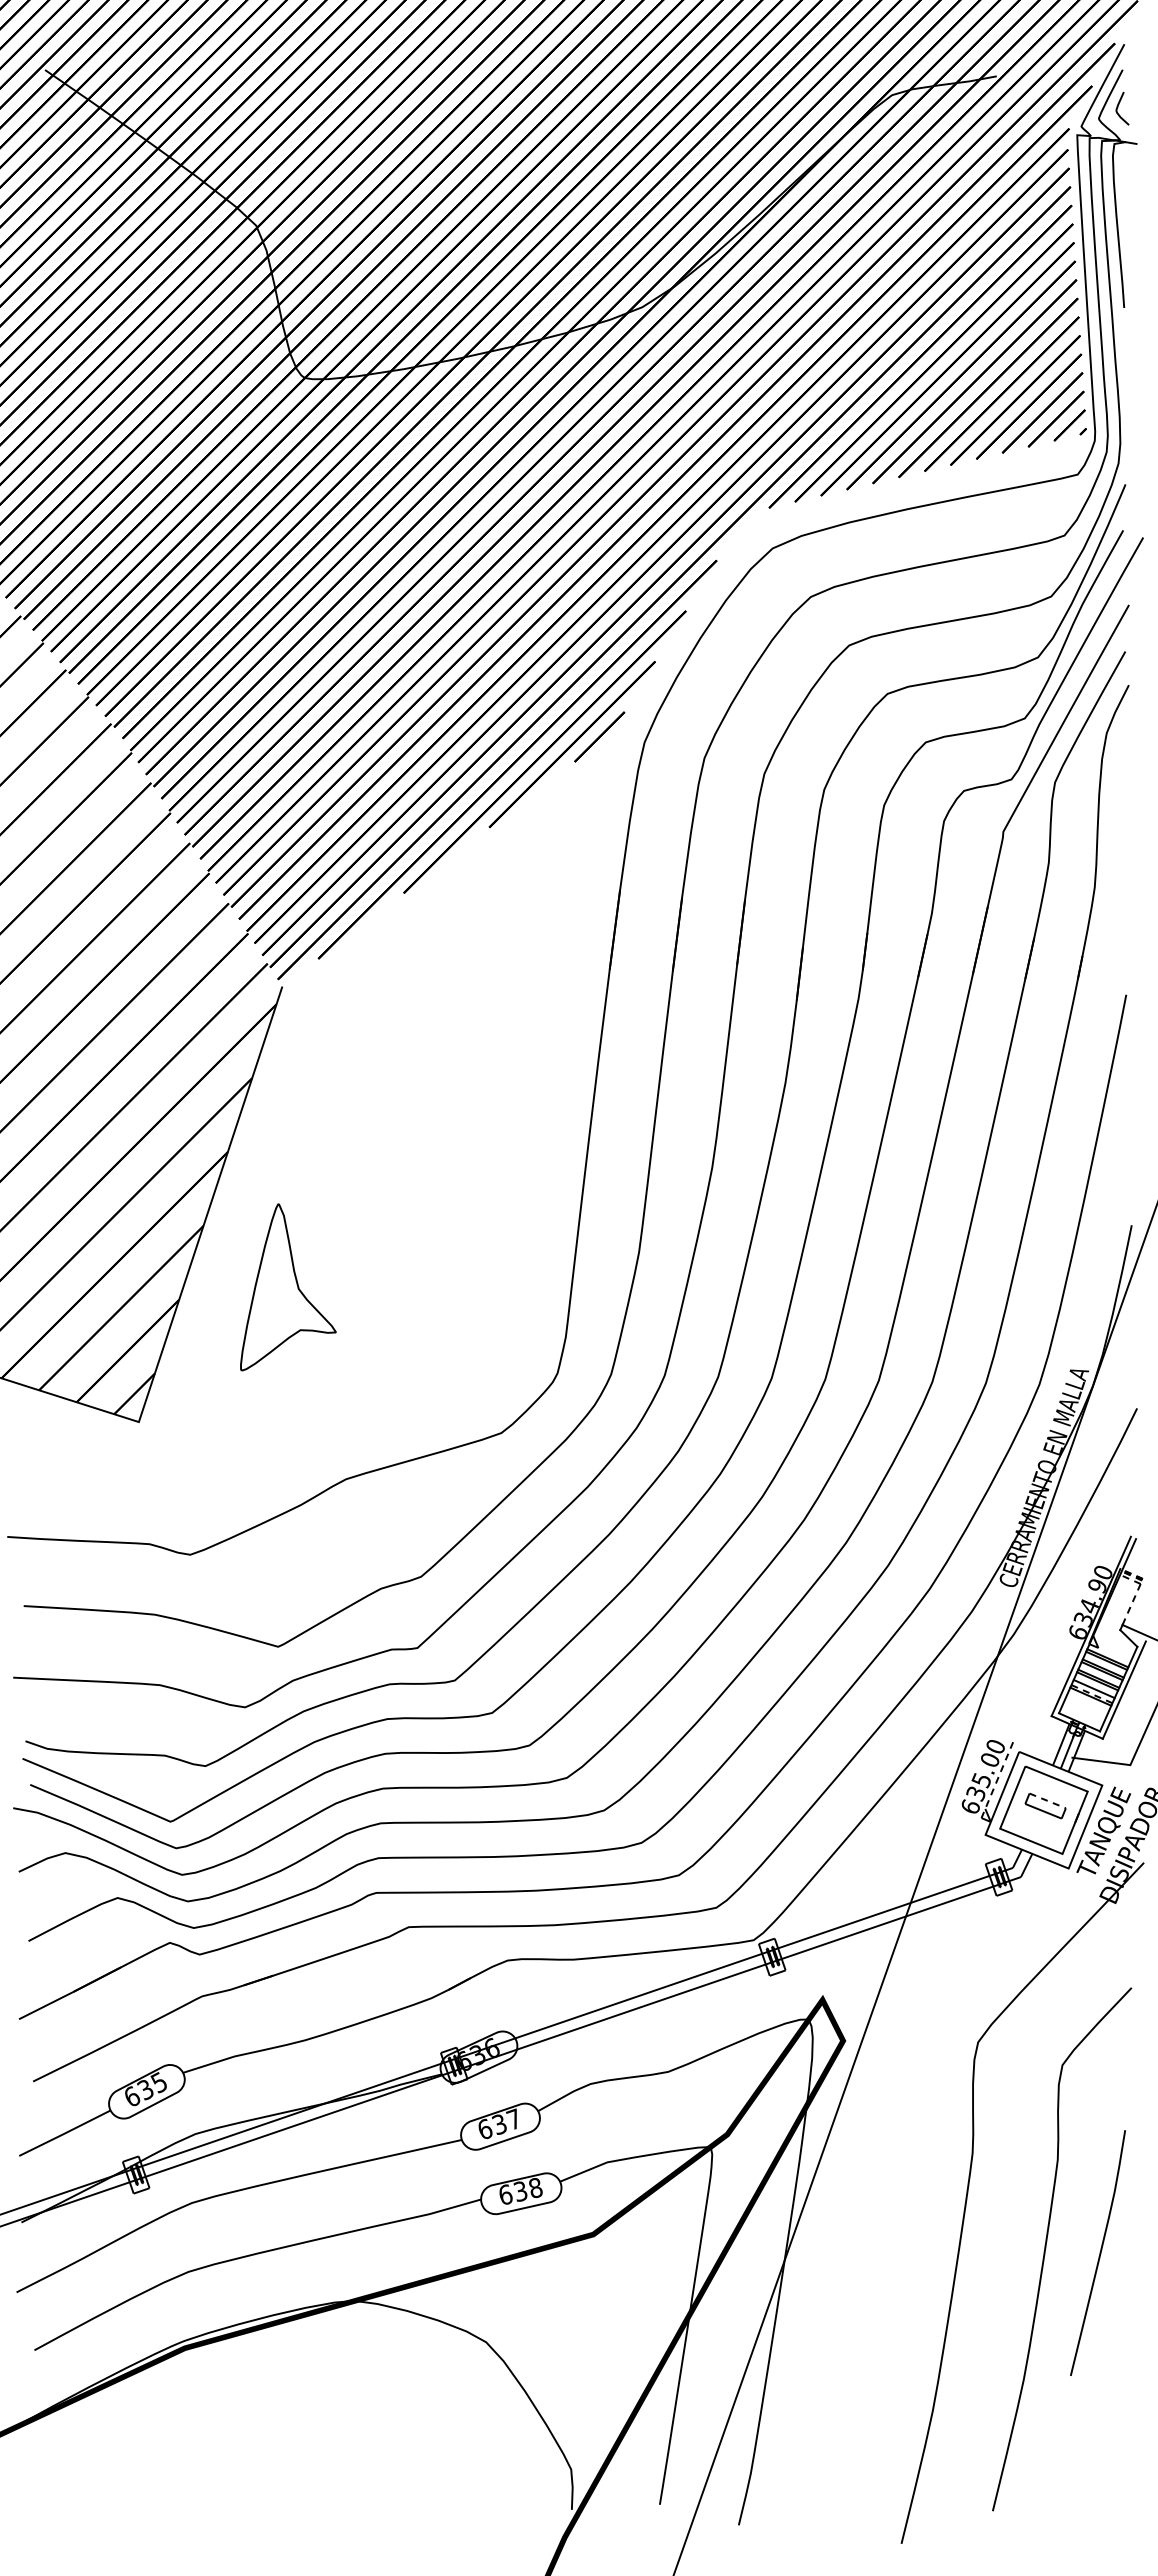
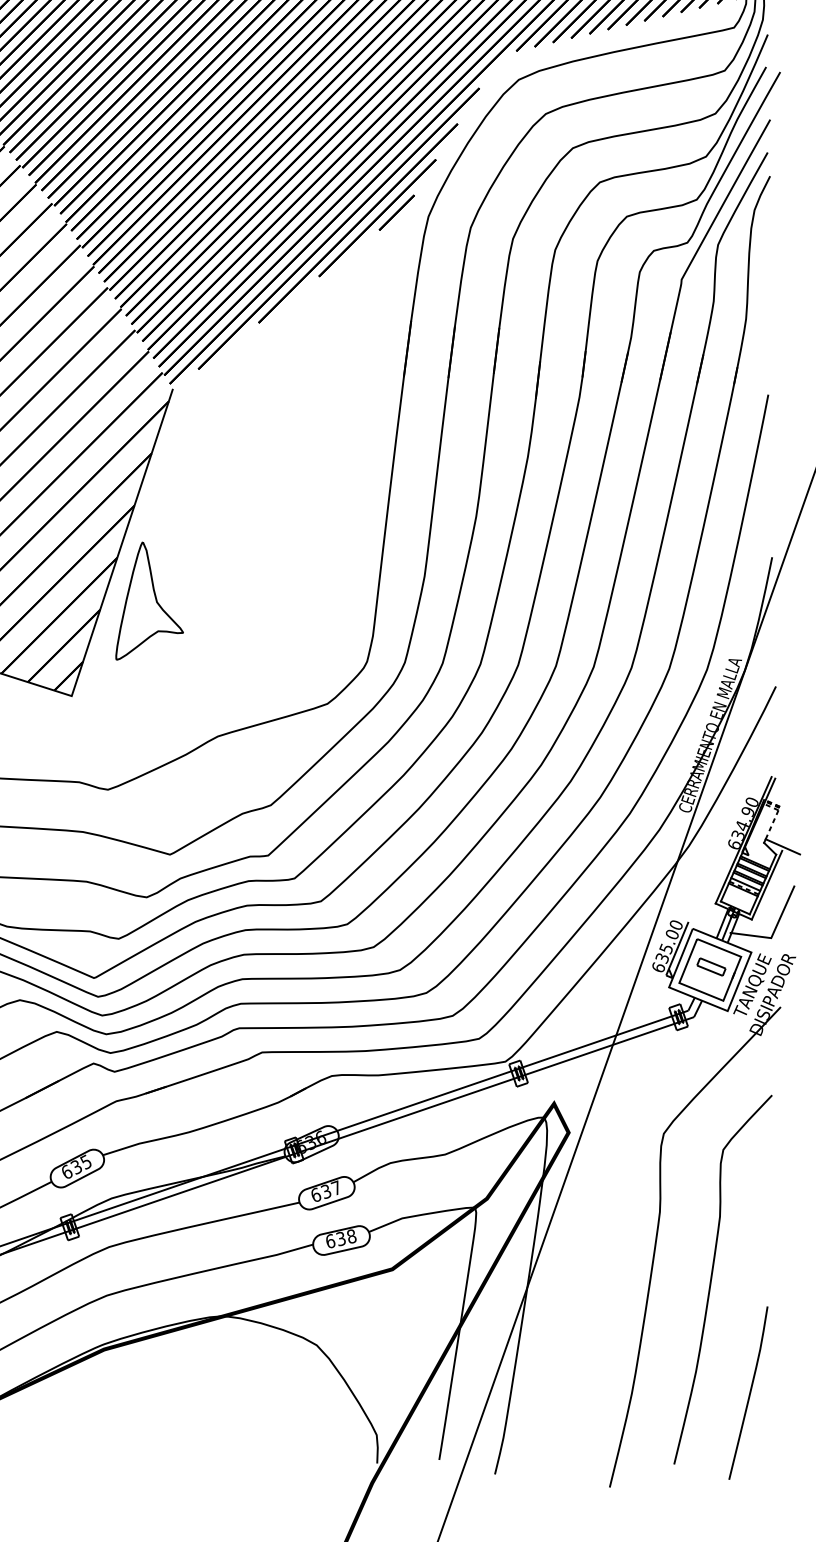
part: (288, 1287) -> (149, 601), moved
line: (997, 1780) -> (677, 948), dashed -> solid
line: (1047, 1800) -> (712, 963), dashed -> solid
curve: (1099, 2252) -> (749, 1392), moved

